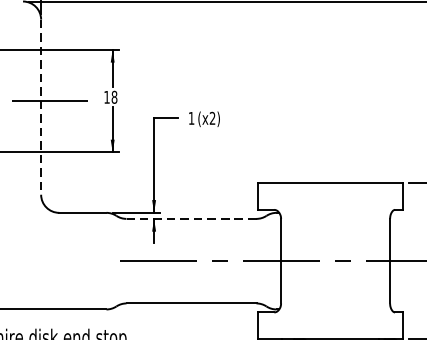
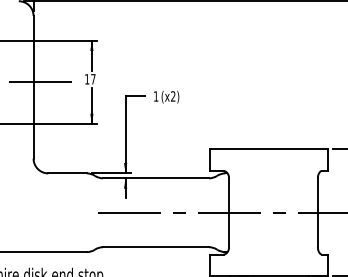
text: (114, 97) -> (93, 79), 18 -> 17
line: (41, 107) -> (33, 87), dashed -> solid
line: (192, 219) -> (156, 178), dashed -> solid

